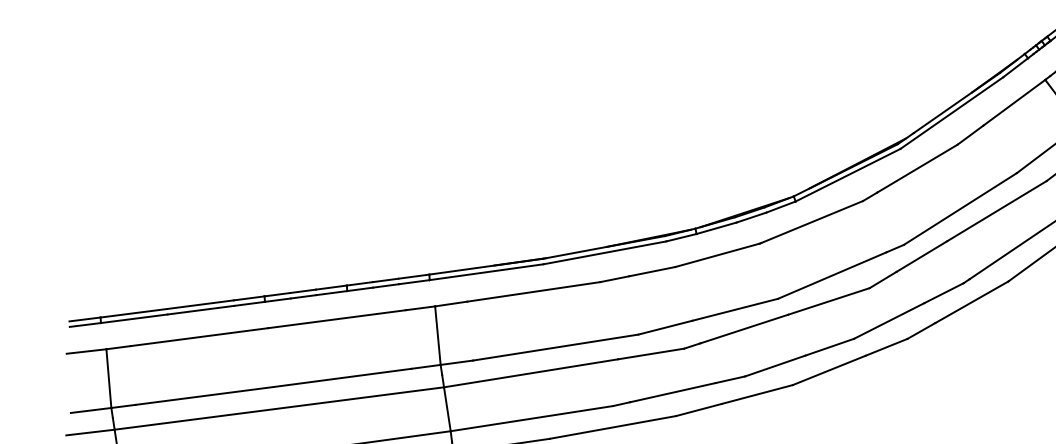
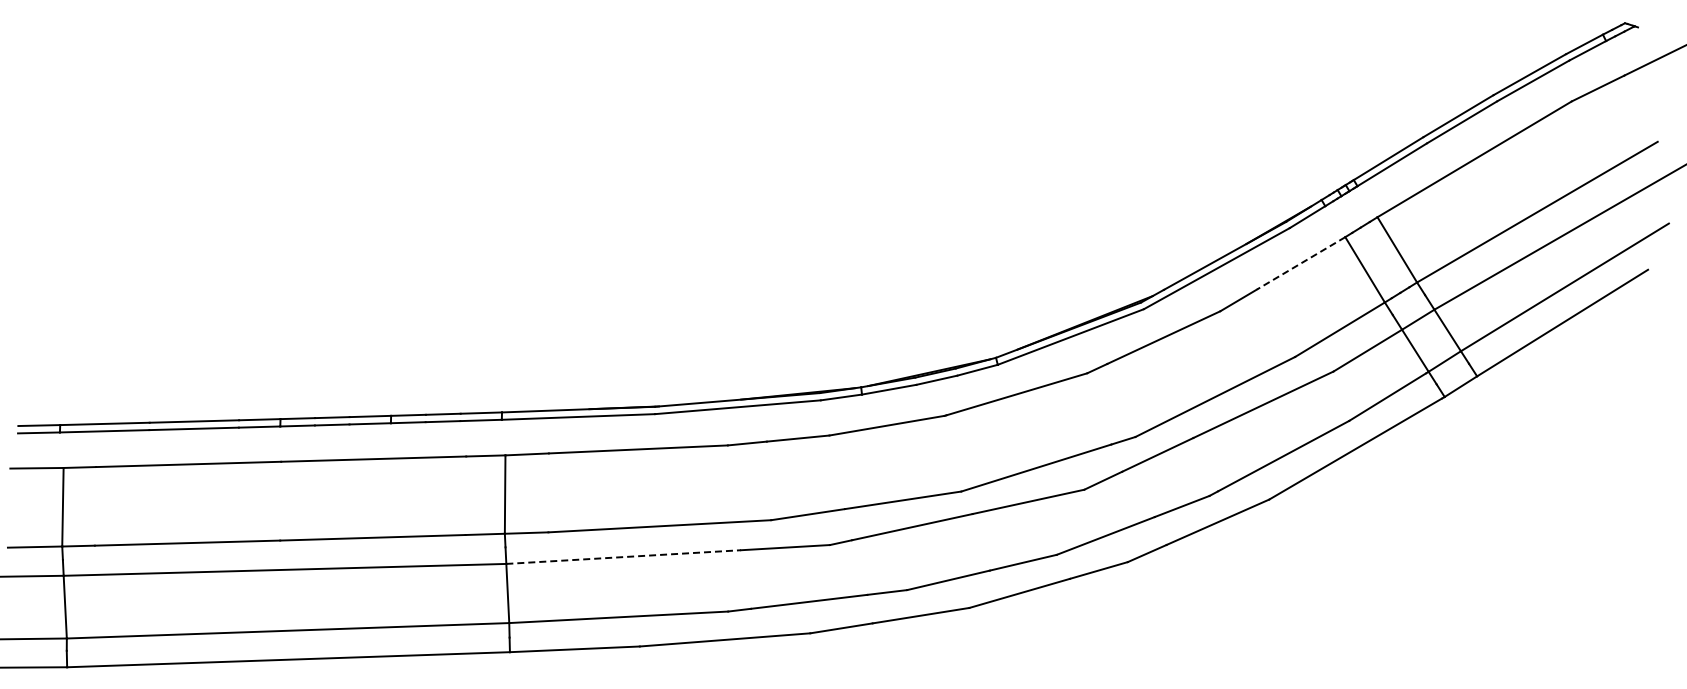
line: (1013, 102) -> (1300, 263), solid -> dashed
line: (530, 373) -> (623, 557), solid -> dashed

